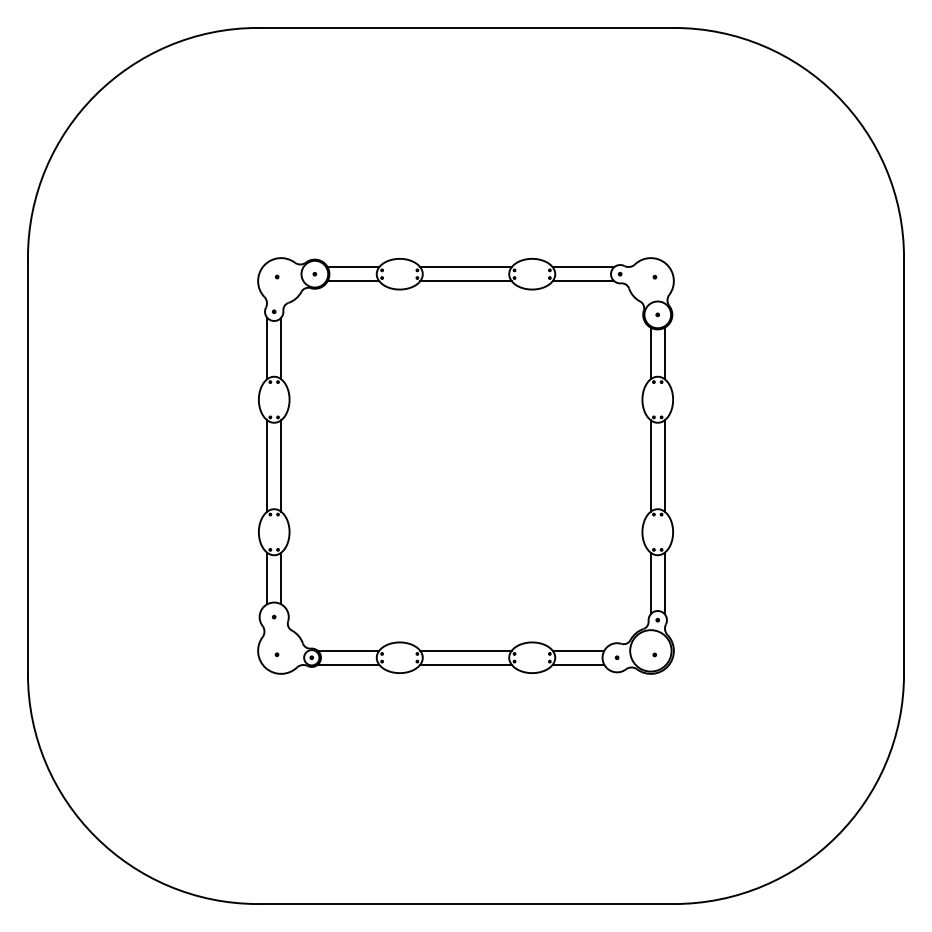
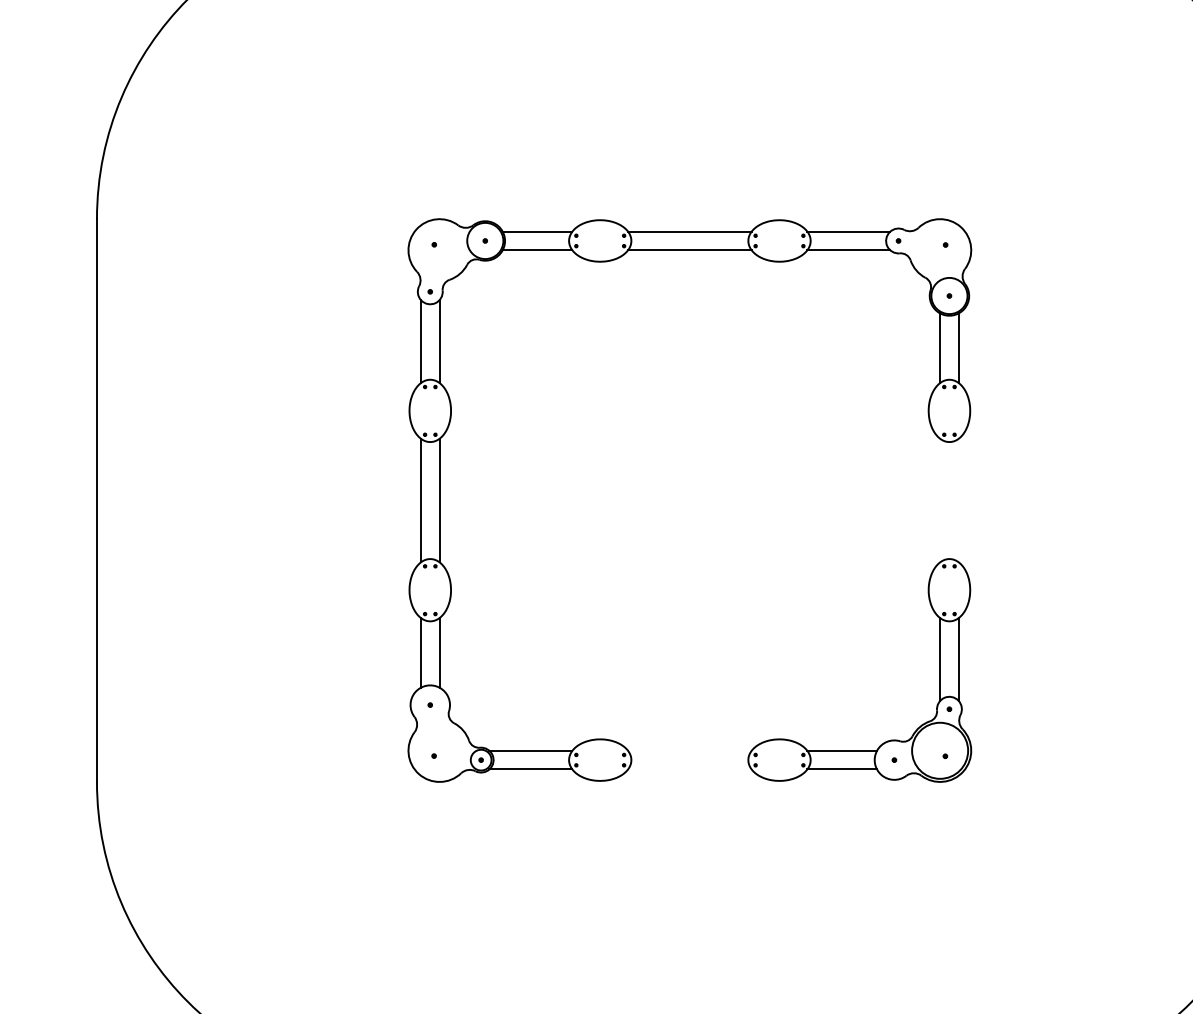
line: (650, 465) -> (939, 499), removed
line: (664, 465) -> (958, 499), removed
line: (465, 650) -> (689, 750), removed
line: (465, 664) -> (689, 769), removed

